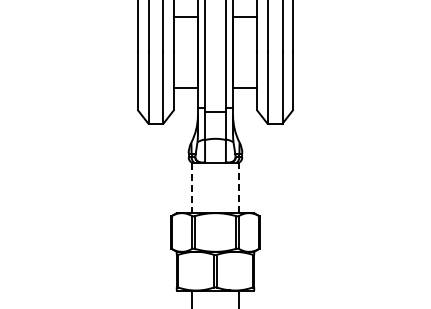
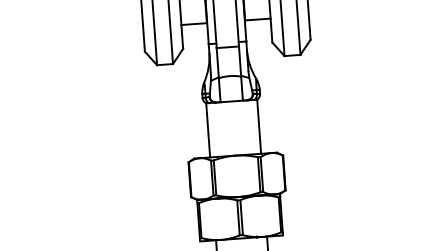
line: (239, 187) -> (259, 126), dashed -> solid
line: (191, 188) -> (208, 131), dashed -> solid

